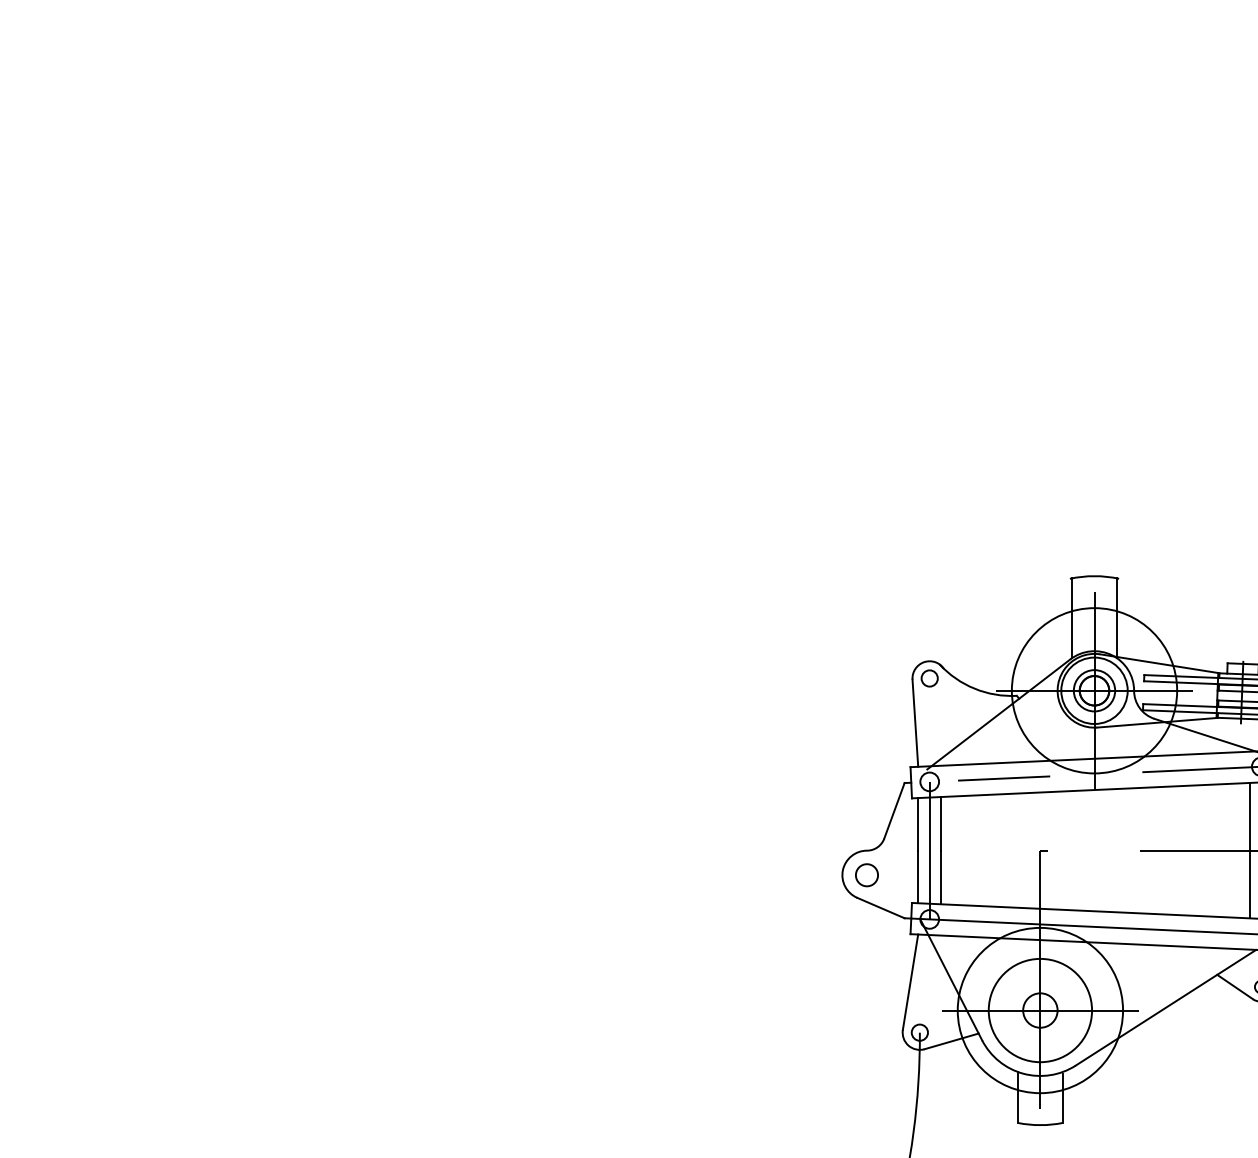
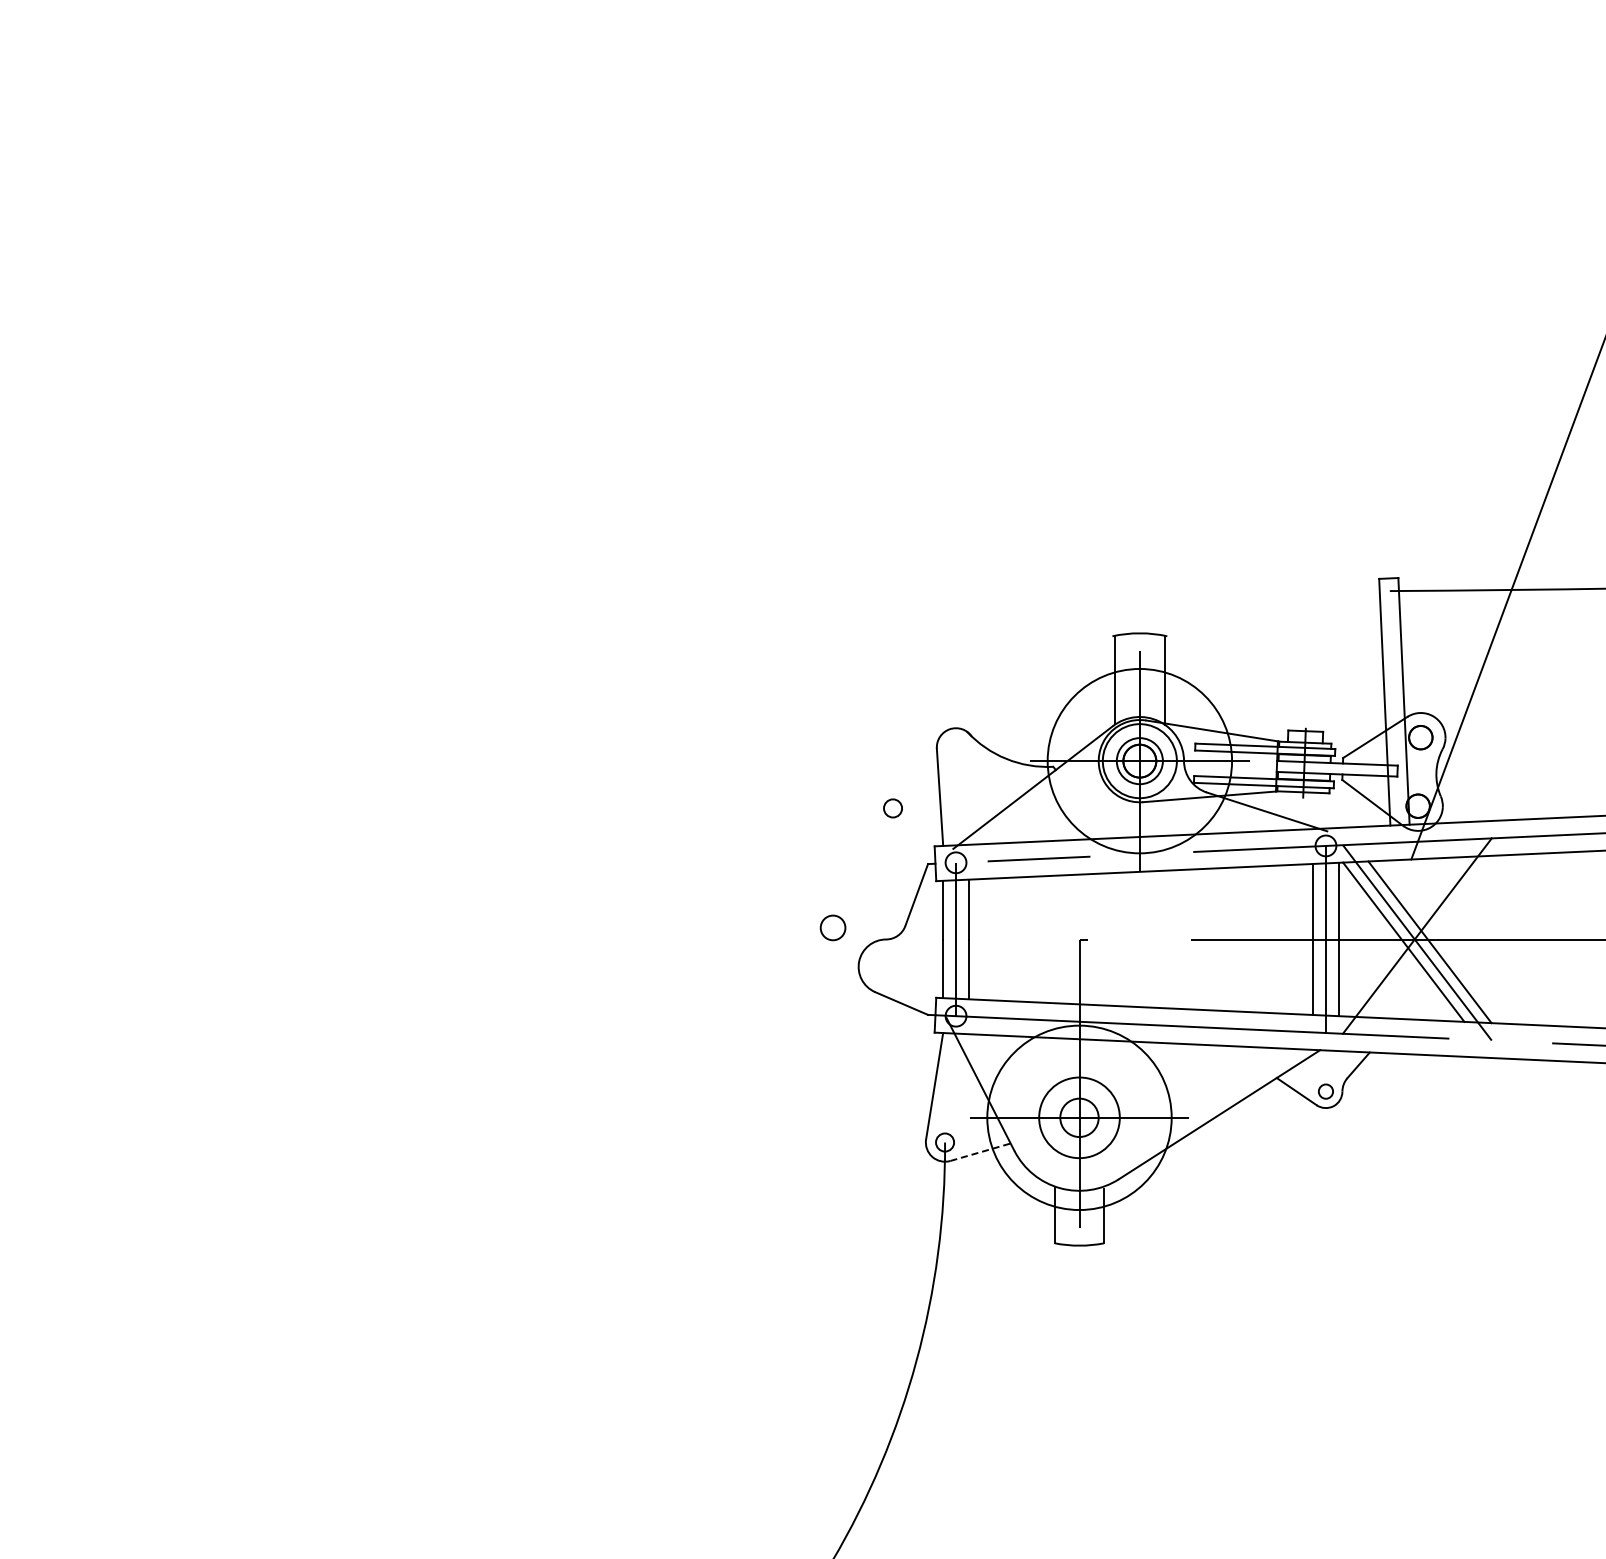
circle: (929, 678) -> (892, 808), moved
circle: (866, 874) -> (832, 927), moved
circle: (1040, 1010) -> (1079, 1117), size x0.7
line: (952, 1041) -> (981, 1152), solid -> dashed

